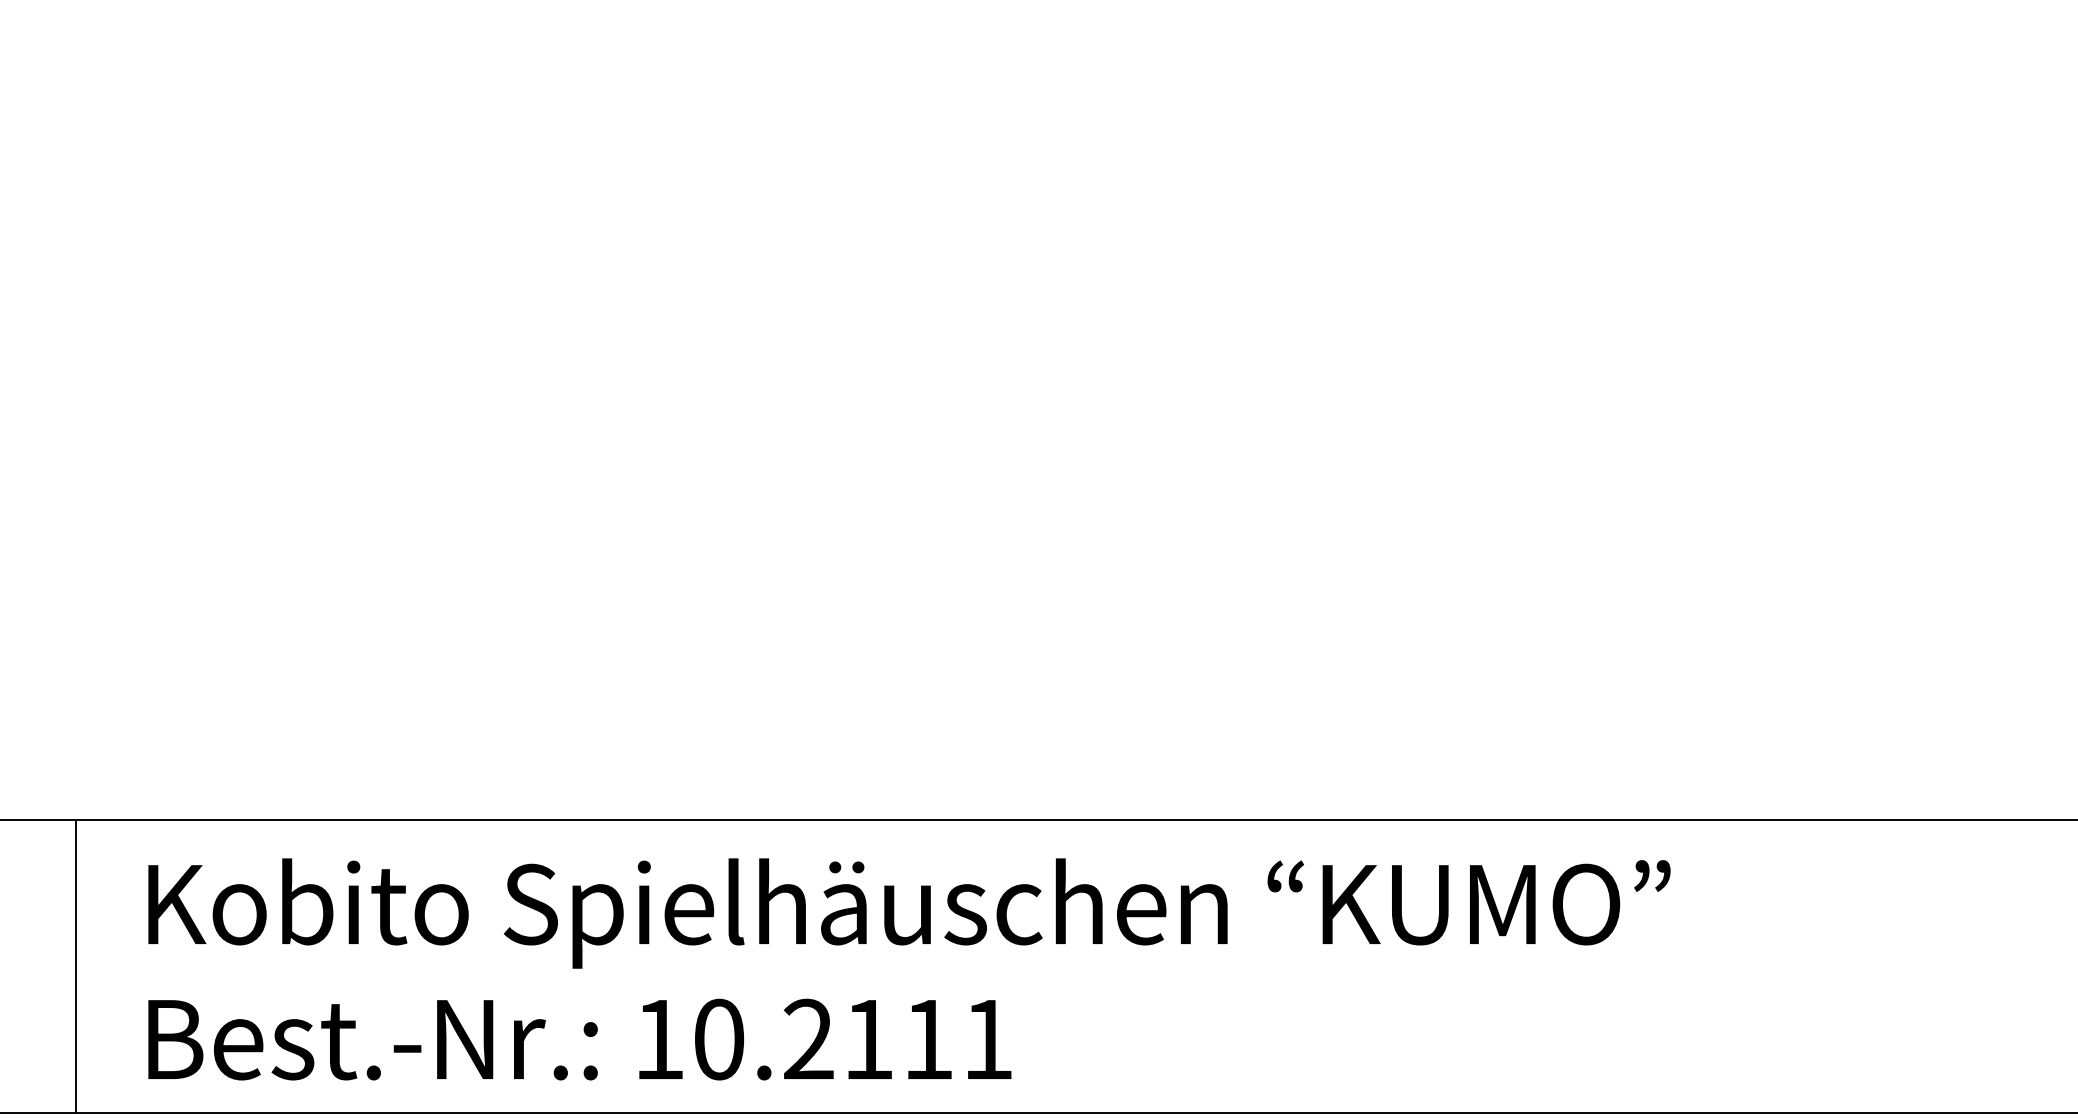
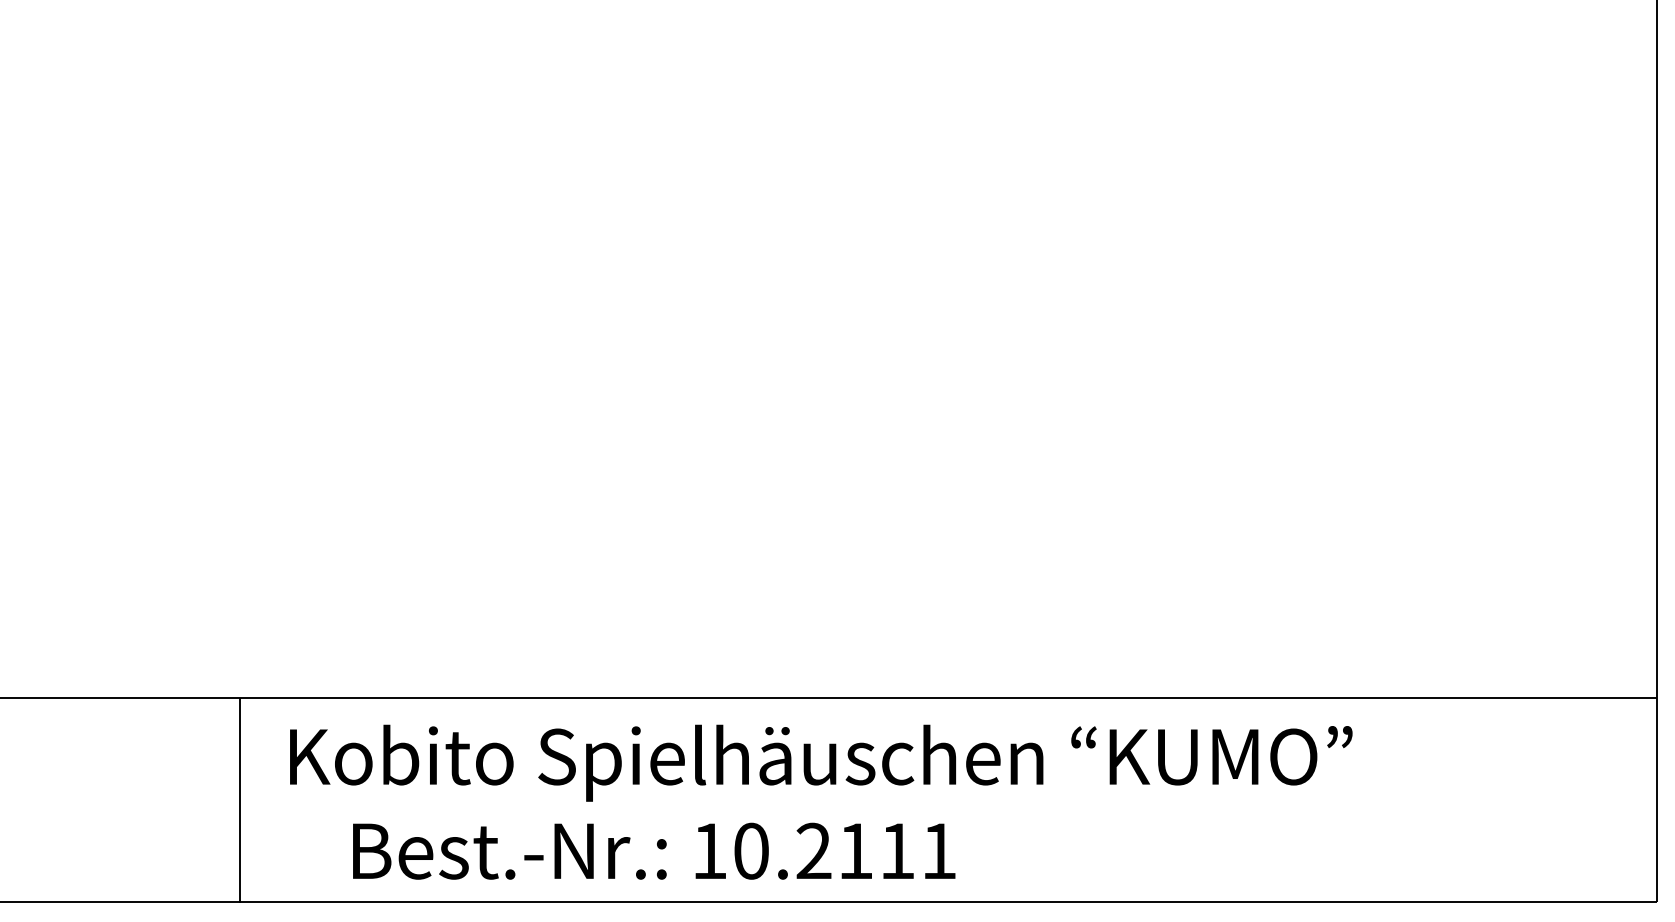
text: (580, 1038) -> (654, 850), moved

